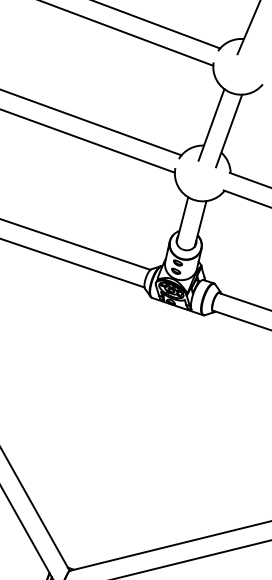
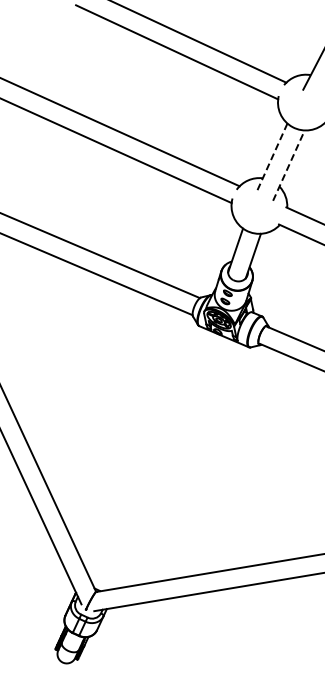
line: (211, 125) -> (271, 158), solid -> dashed
line: (228, 130) -> (288, 165), solid -> dashed

